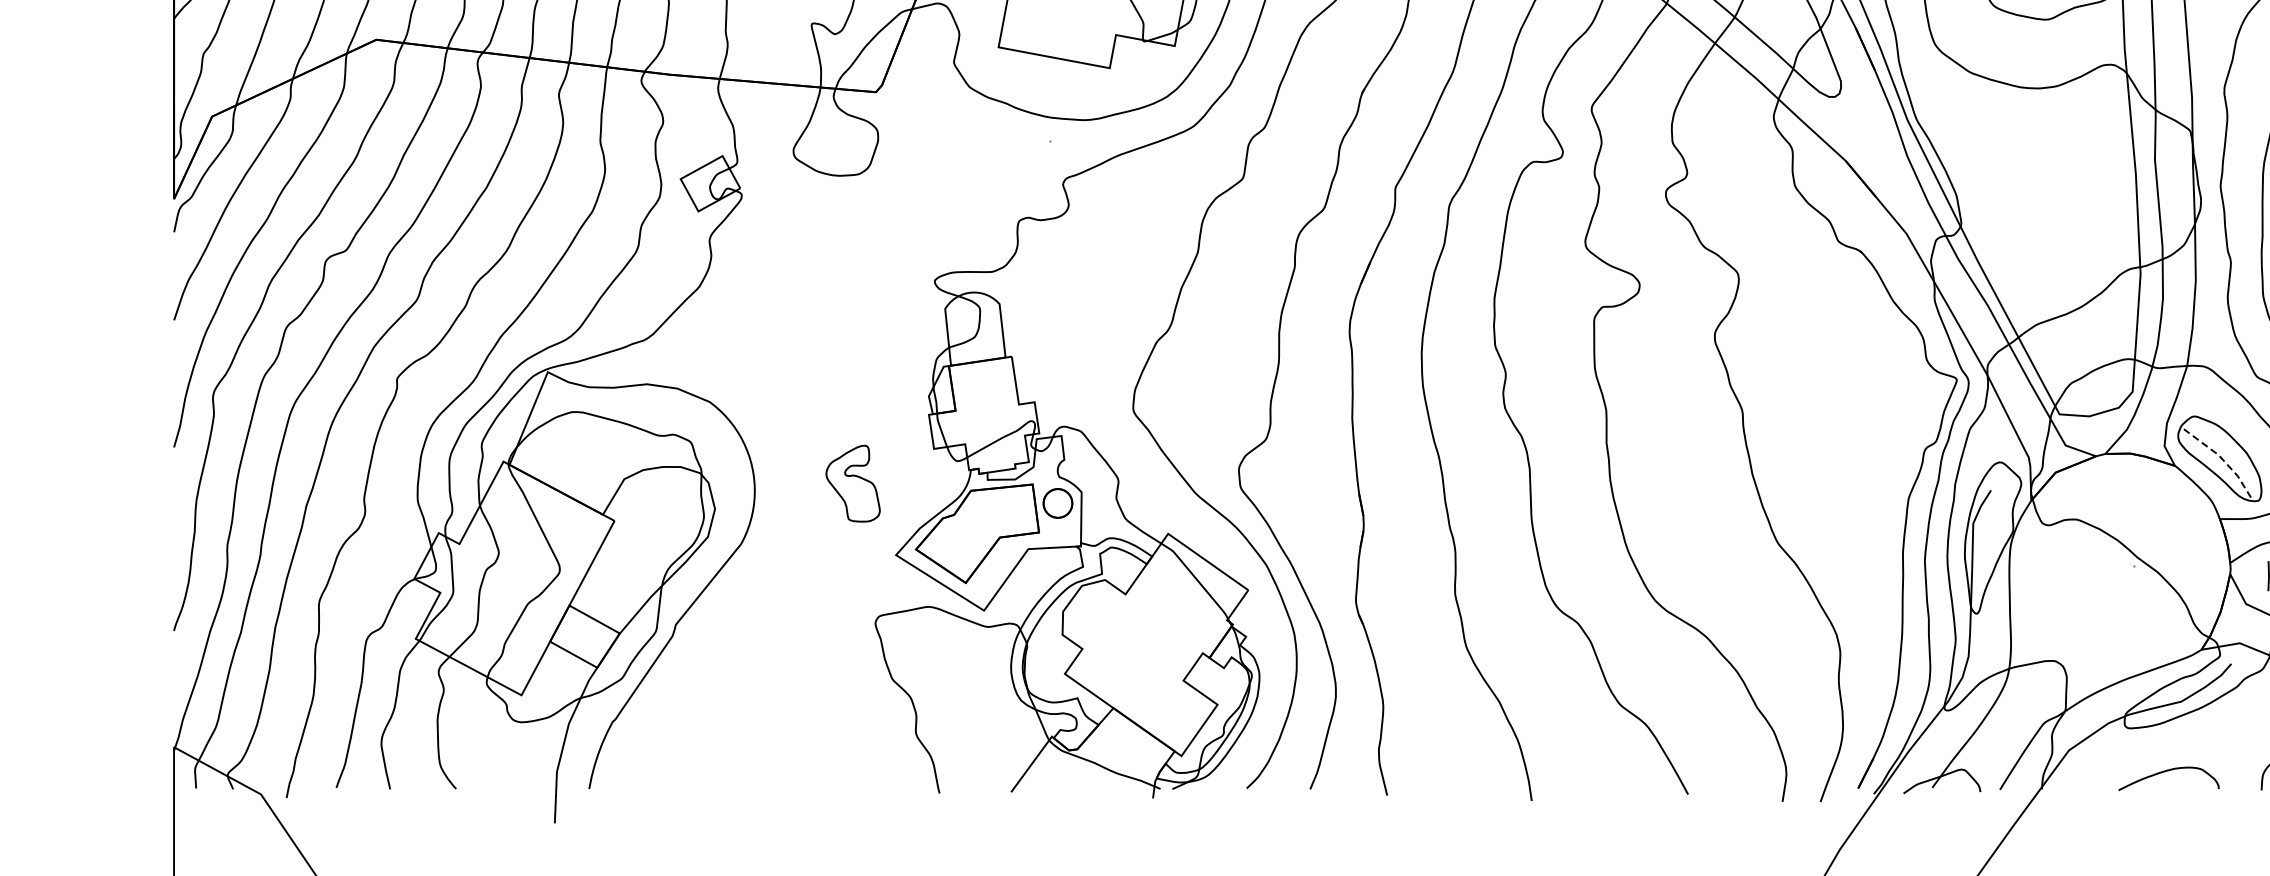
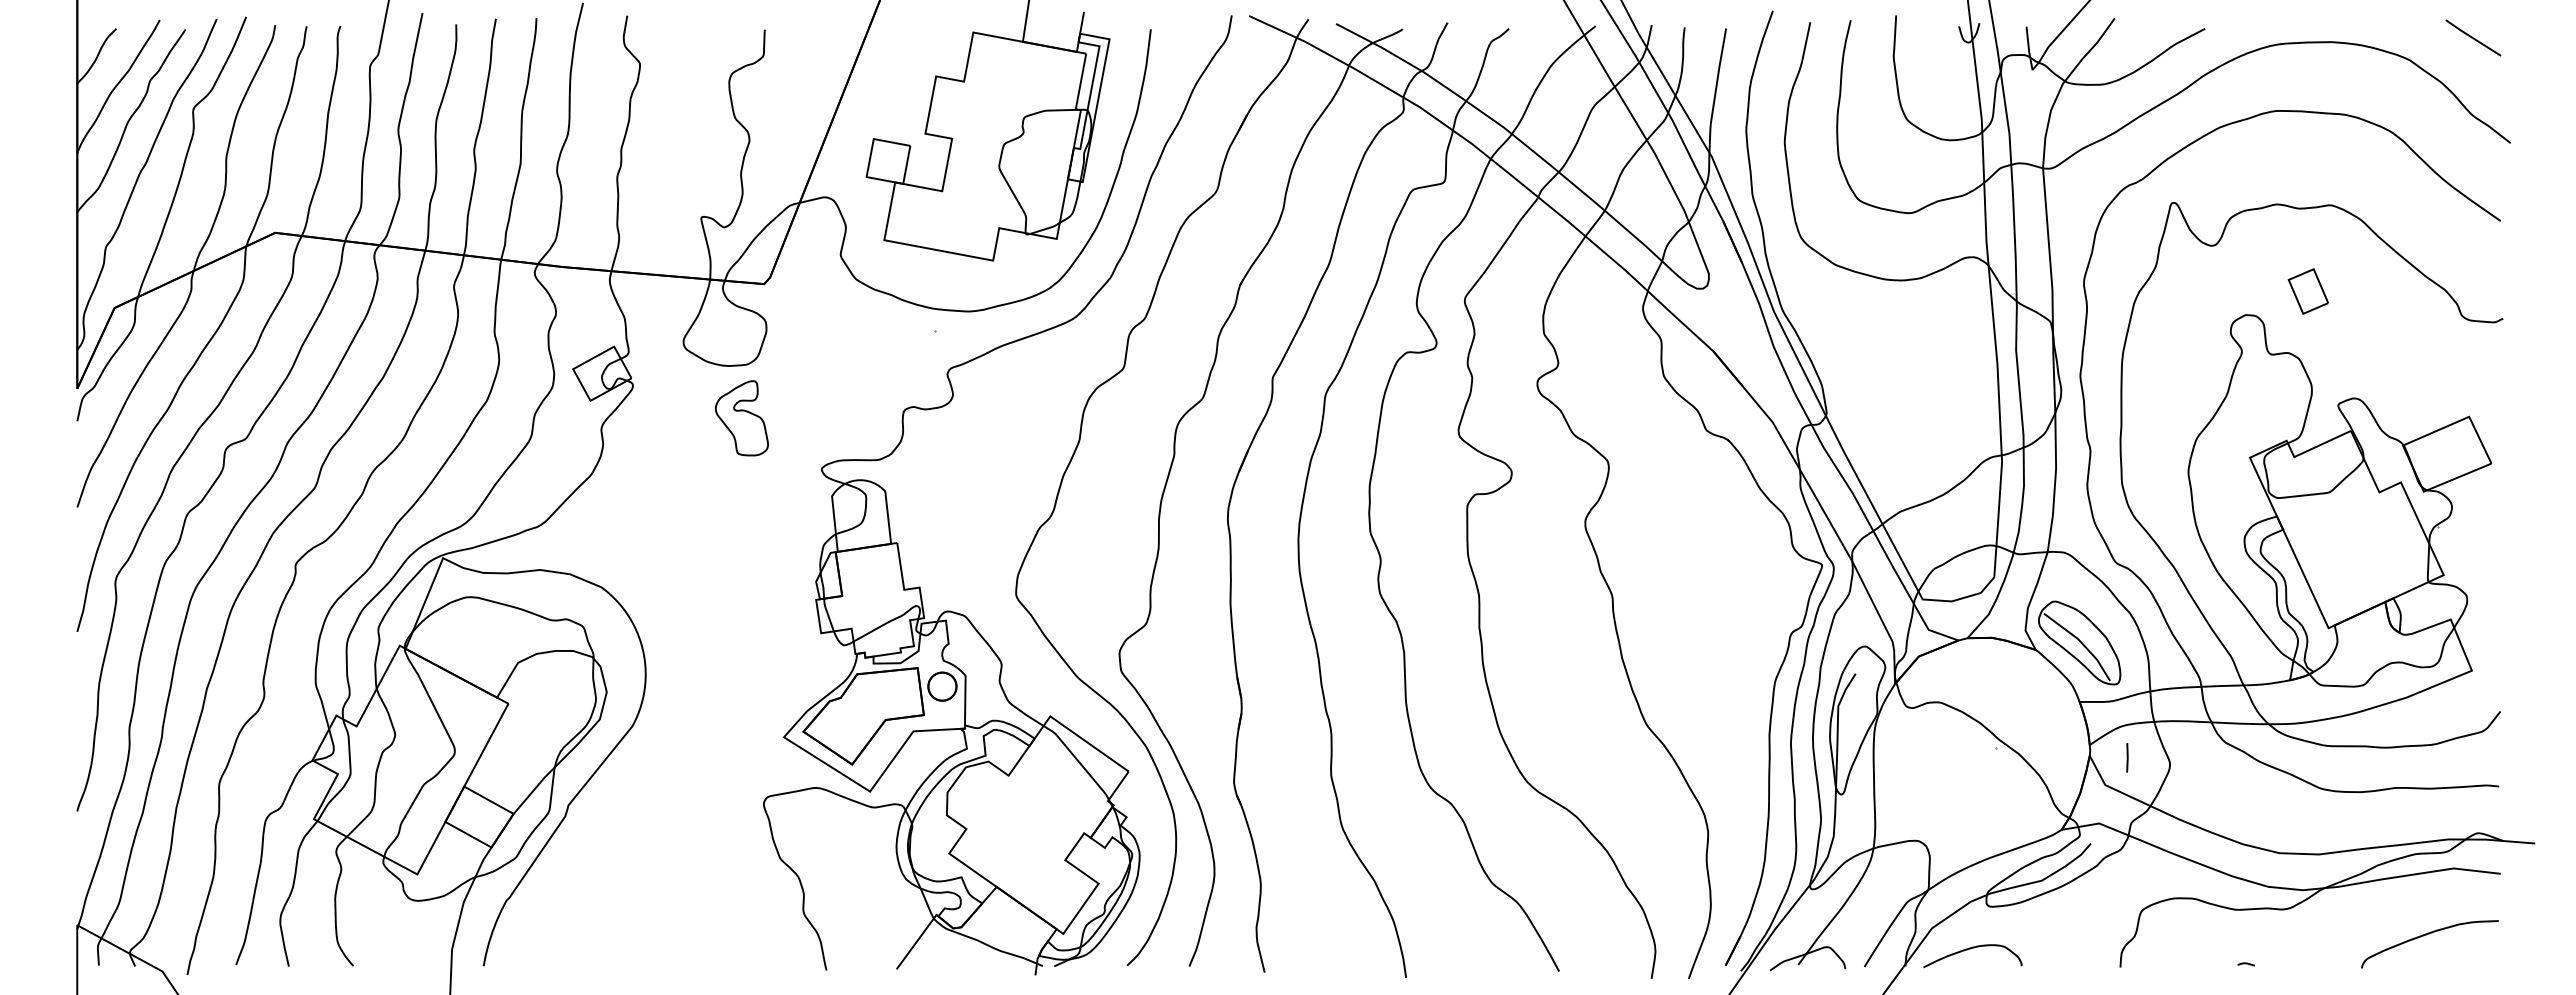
line: (2221, 458) -> (2081, 642), dashed -> solid
part: (852, 483) -> (741, 418), moved
curve: (2166, 772) -> (1970, 949), moved

